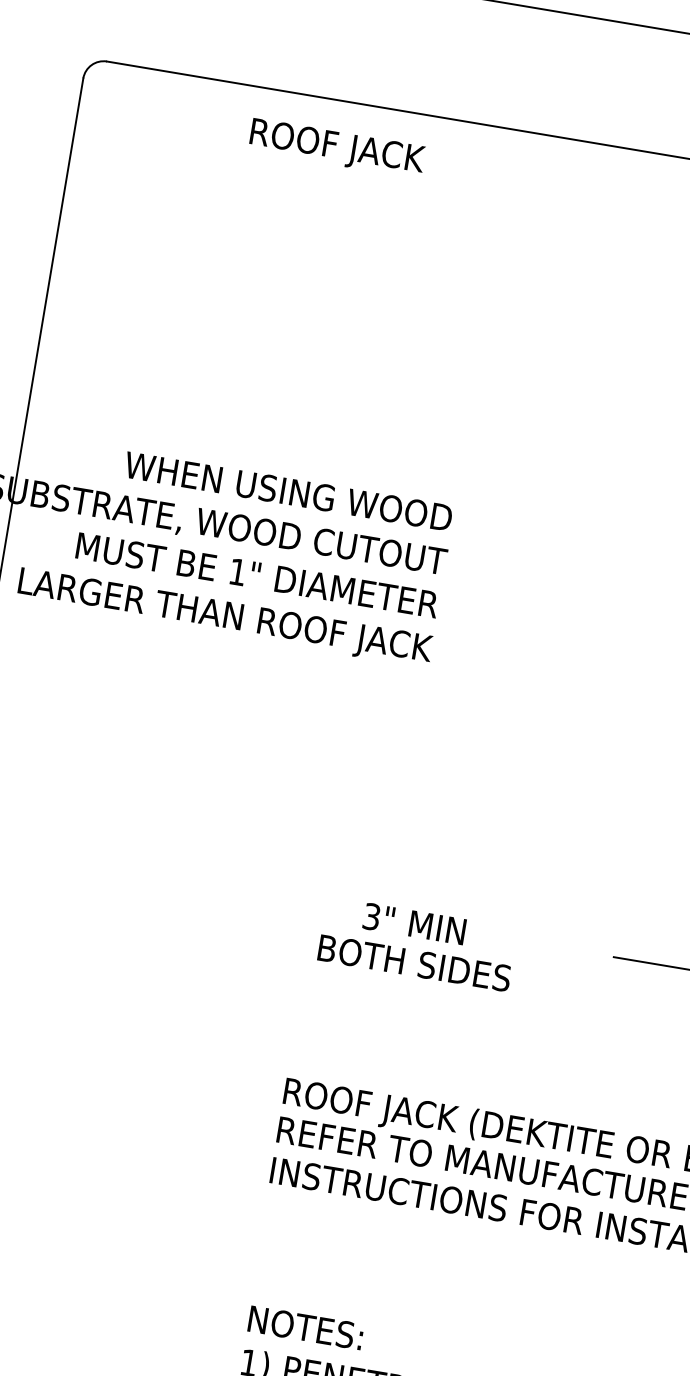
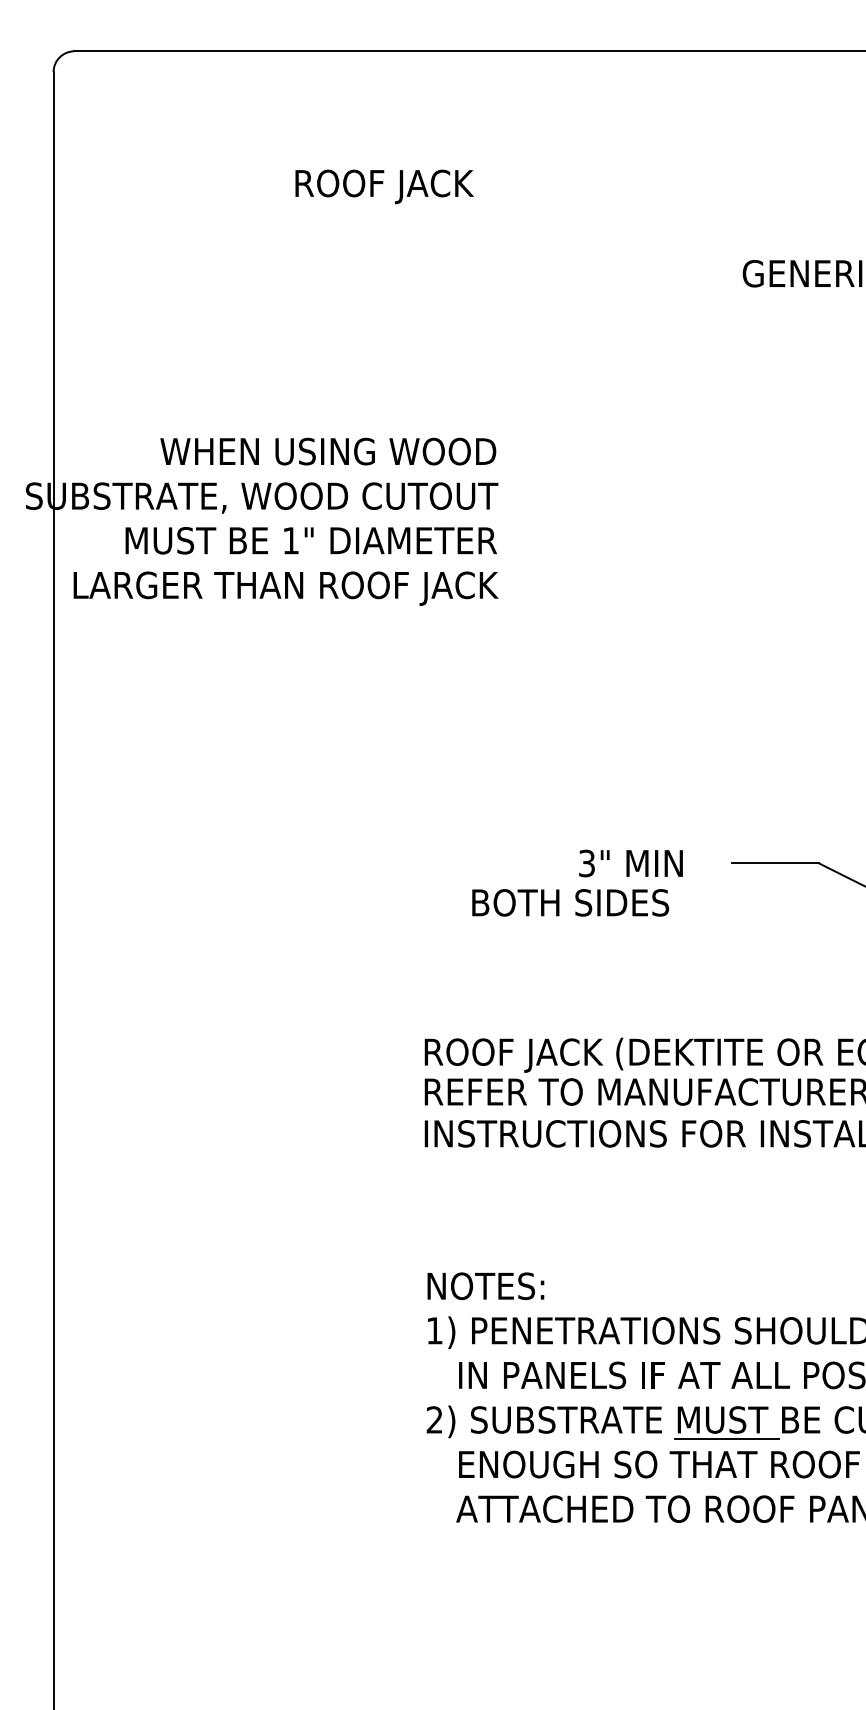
text: (337, 148) -> (384, 186), moved
text: (414, 923) -> (630, 863), moved
text: (414, 962) -> (570, 902), moved

